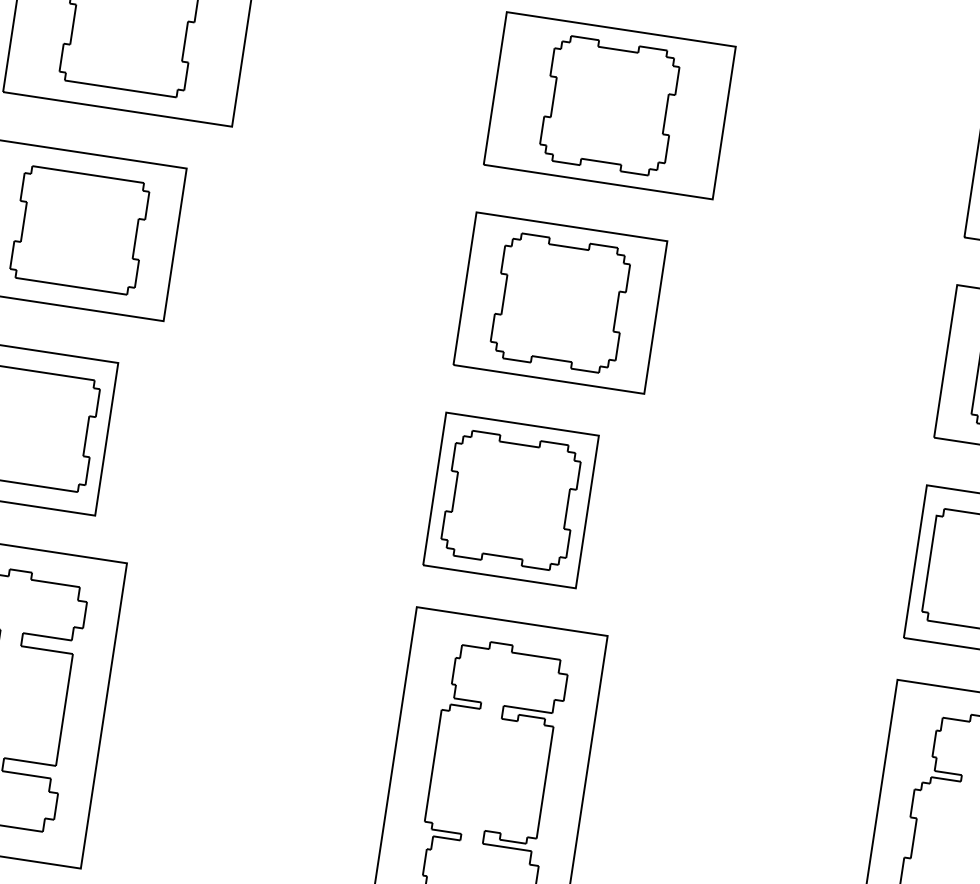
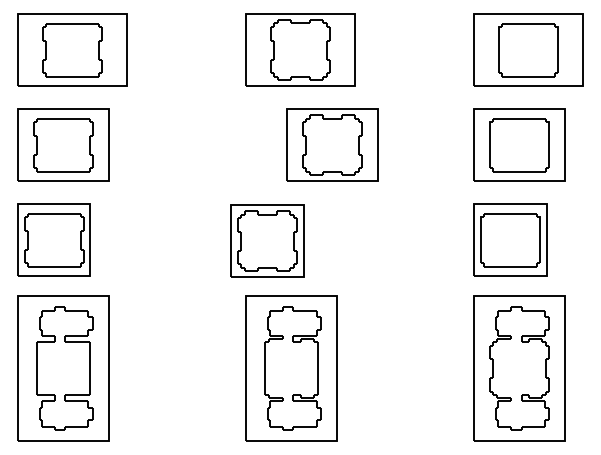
part: (560, 301) -> (332, 144), moved
part: (511, 499) -> (267, 240), moved

